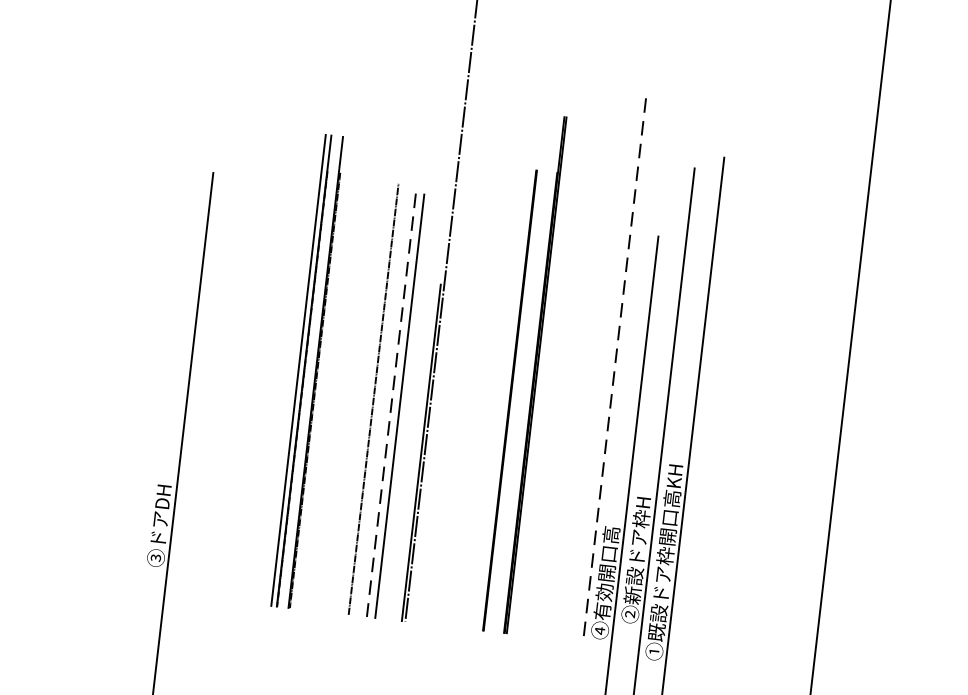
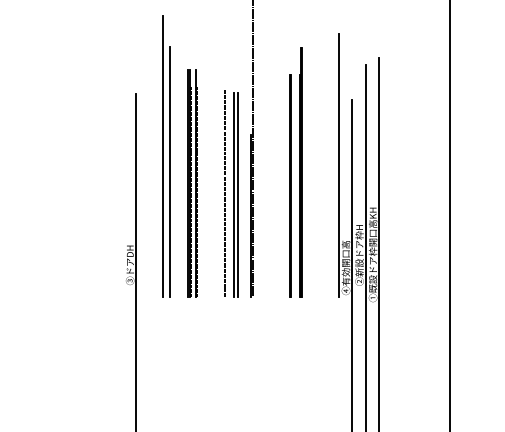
line: (254, 308) -> (163, 156), added
line: (265, 341) -> (170, 171), added
line: (614, 371) -> (338, 166), dashed -> solid
line: (390, 406) -> (233, 195), dashed -> solid

